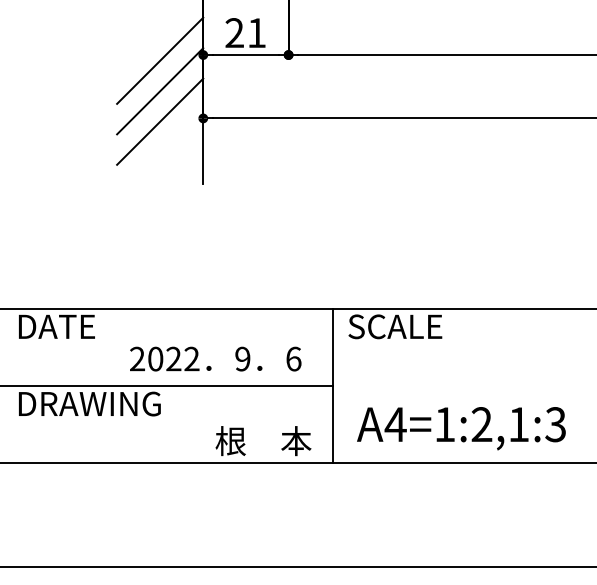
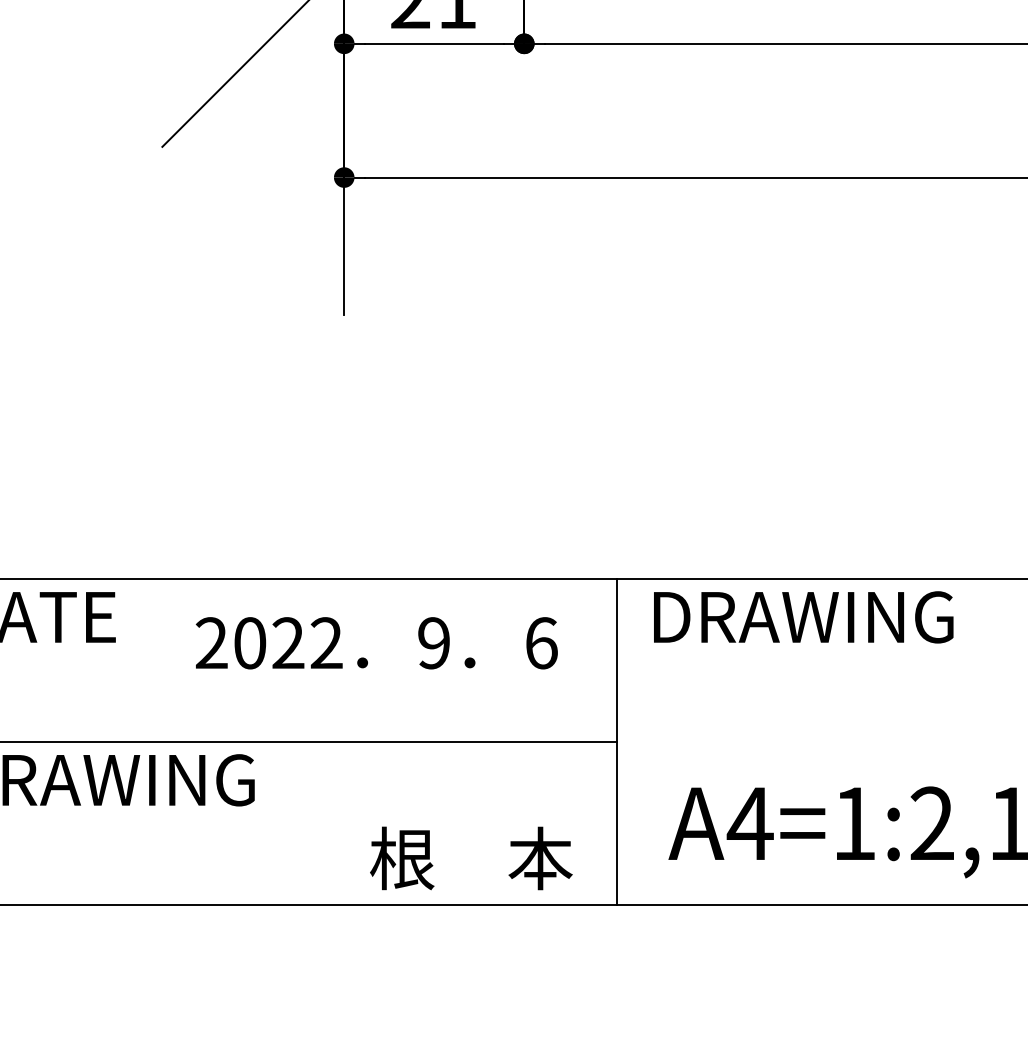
line: (160, 91) -> (253, 120), removed
line: (160, 121) -> (253, 184), removed
text: (419, 326) -> (800, 616), SCALE -> DRAWING
text: (215, 358) -> (376, 641), moved

